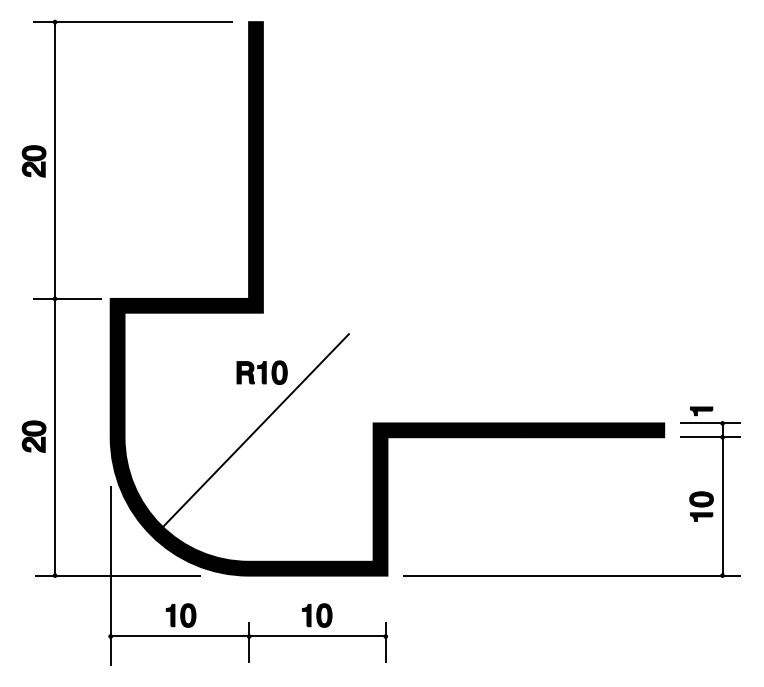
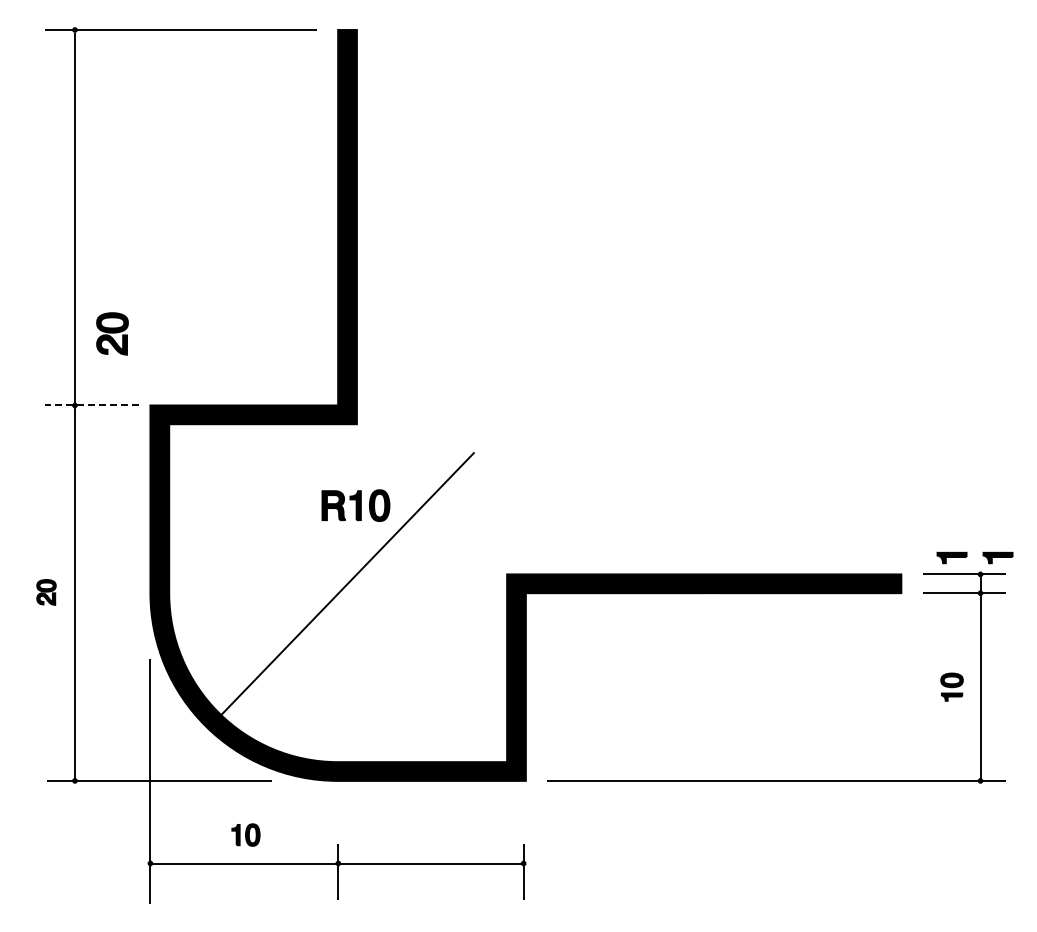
part: (34, 161) -> (112, 333), moved
line: (67, 298) -> (92, 405), solid -> dashed
part: (735, 410) -> (997, 557), added
part: (34, 436) -> (46, 592), size x0.6
part: (701, 506) -> (951, 686), size x0.7
part: (180, 615) -> (245, 834), size x0.7
part: (317, 615) -> (430, 834), removed

